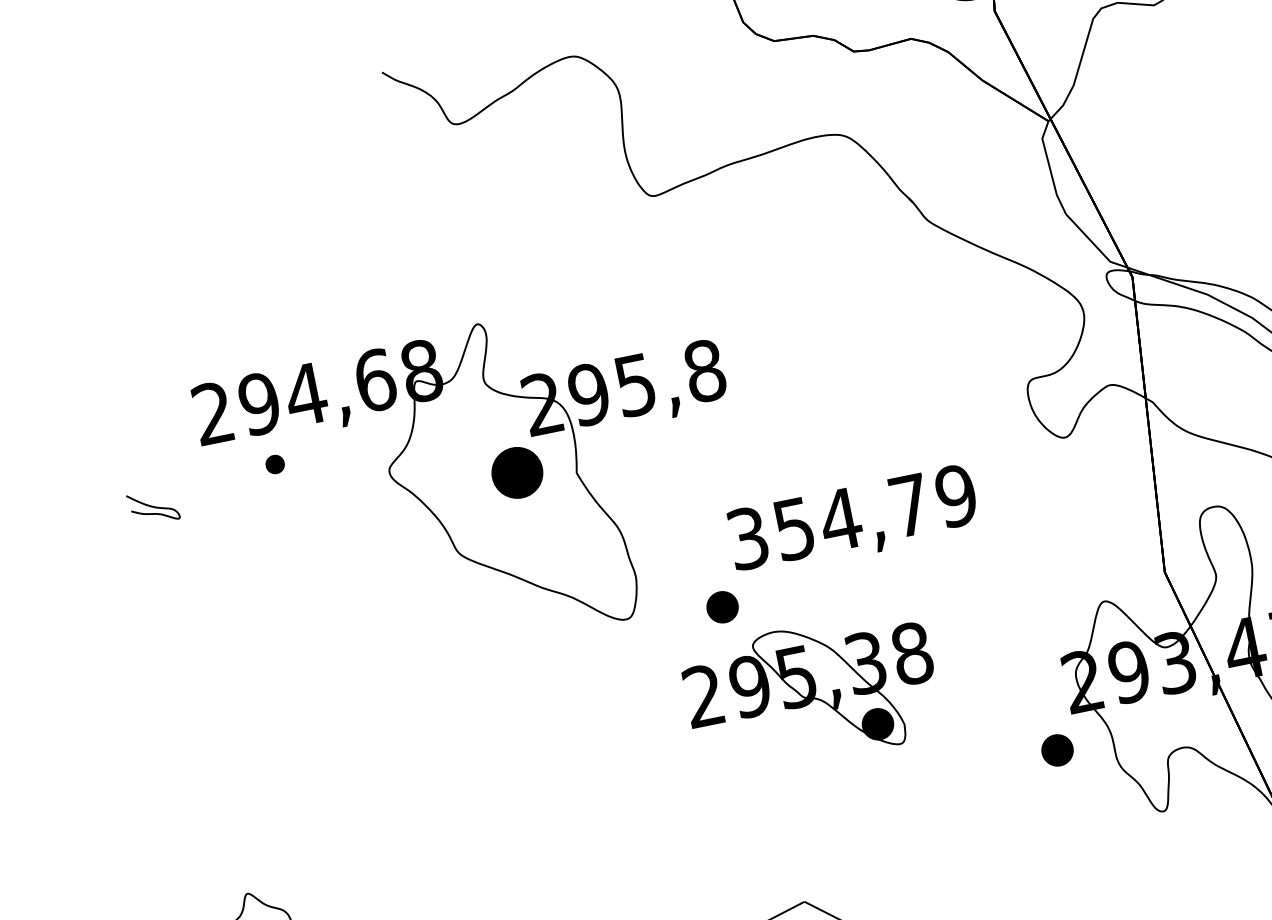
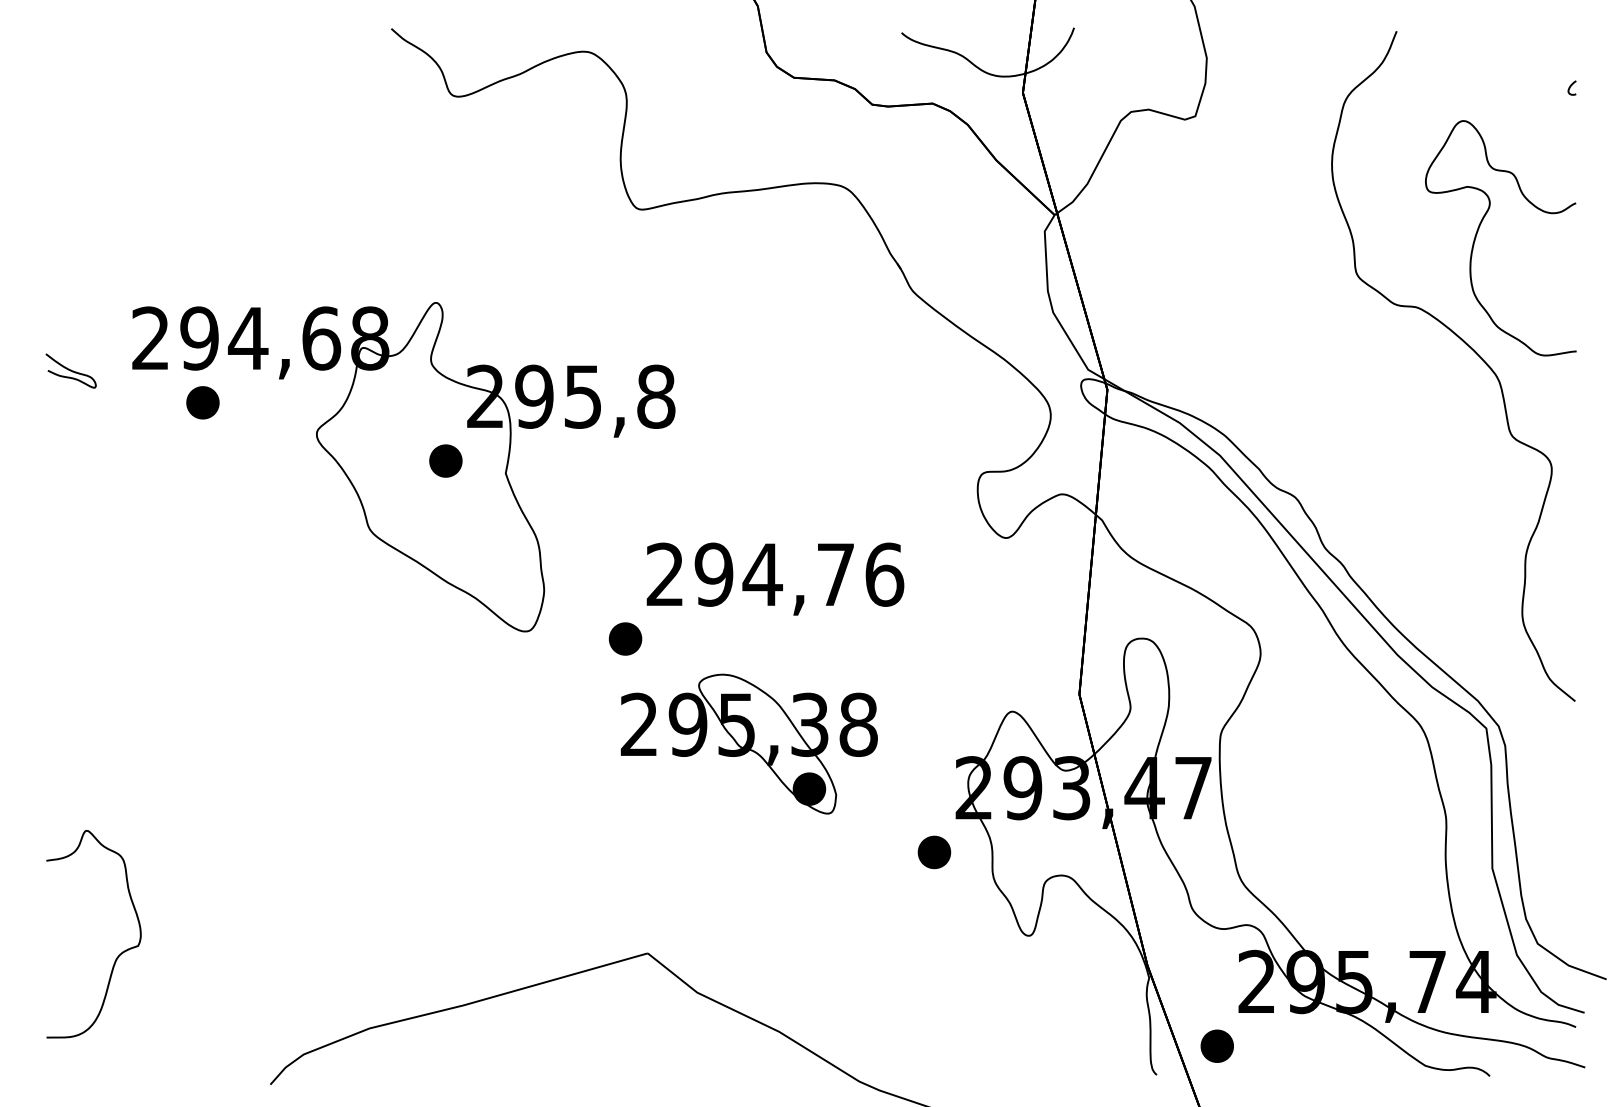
part: (274, 464) -> (202, 402), size x1.67
part: (516, 472) -> (445, 460), size x0.62
curve: (152, 506) -> (70, 370), moved
text: (852, 516) -> (775, 574), 354,79 -> 294,76
part: (811, 692) -> (748, 743), moved

